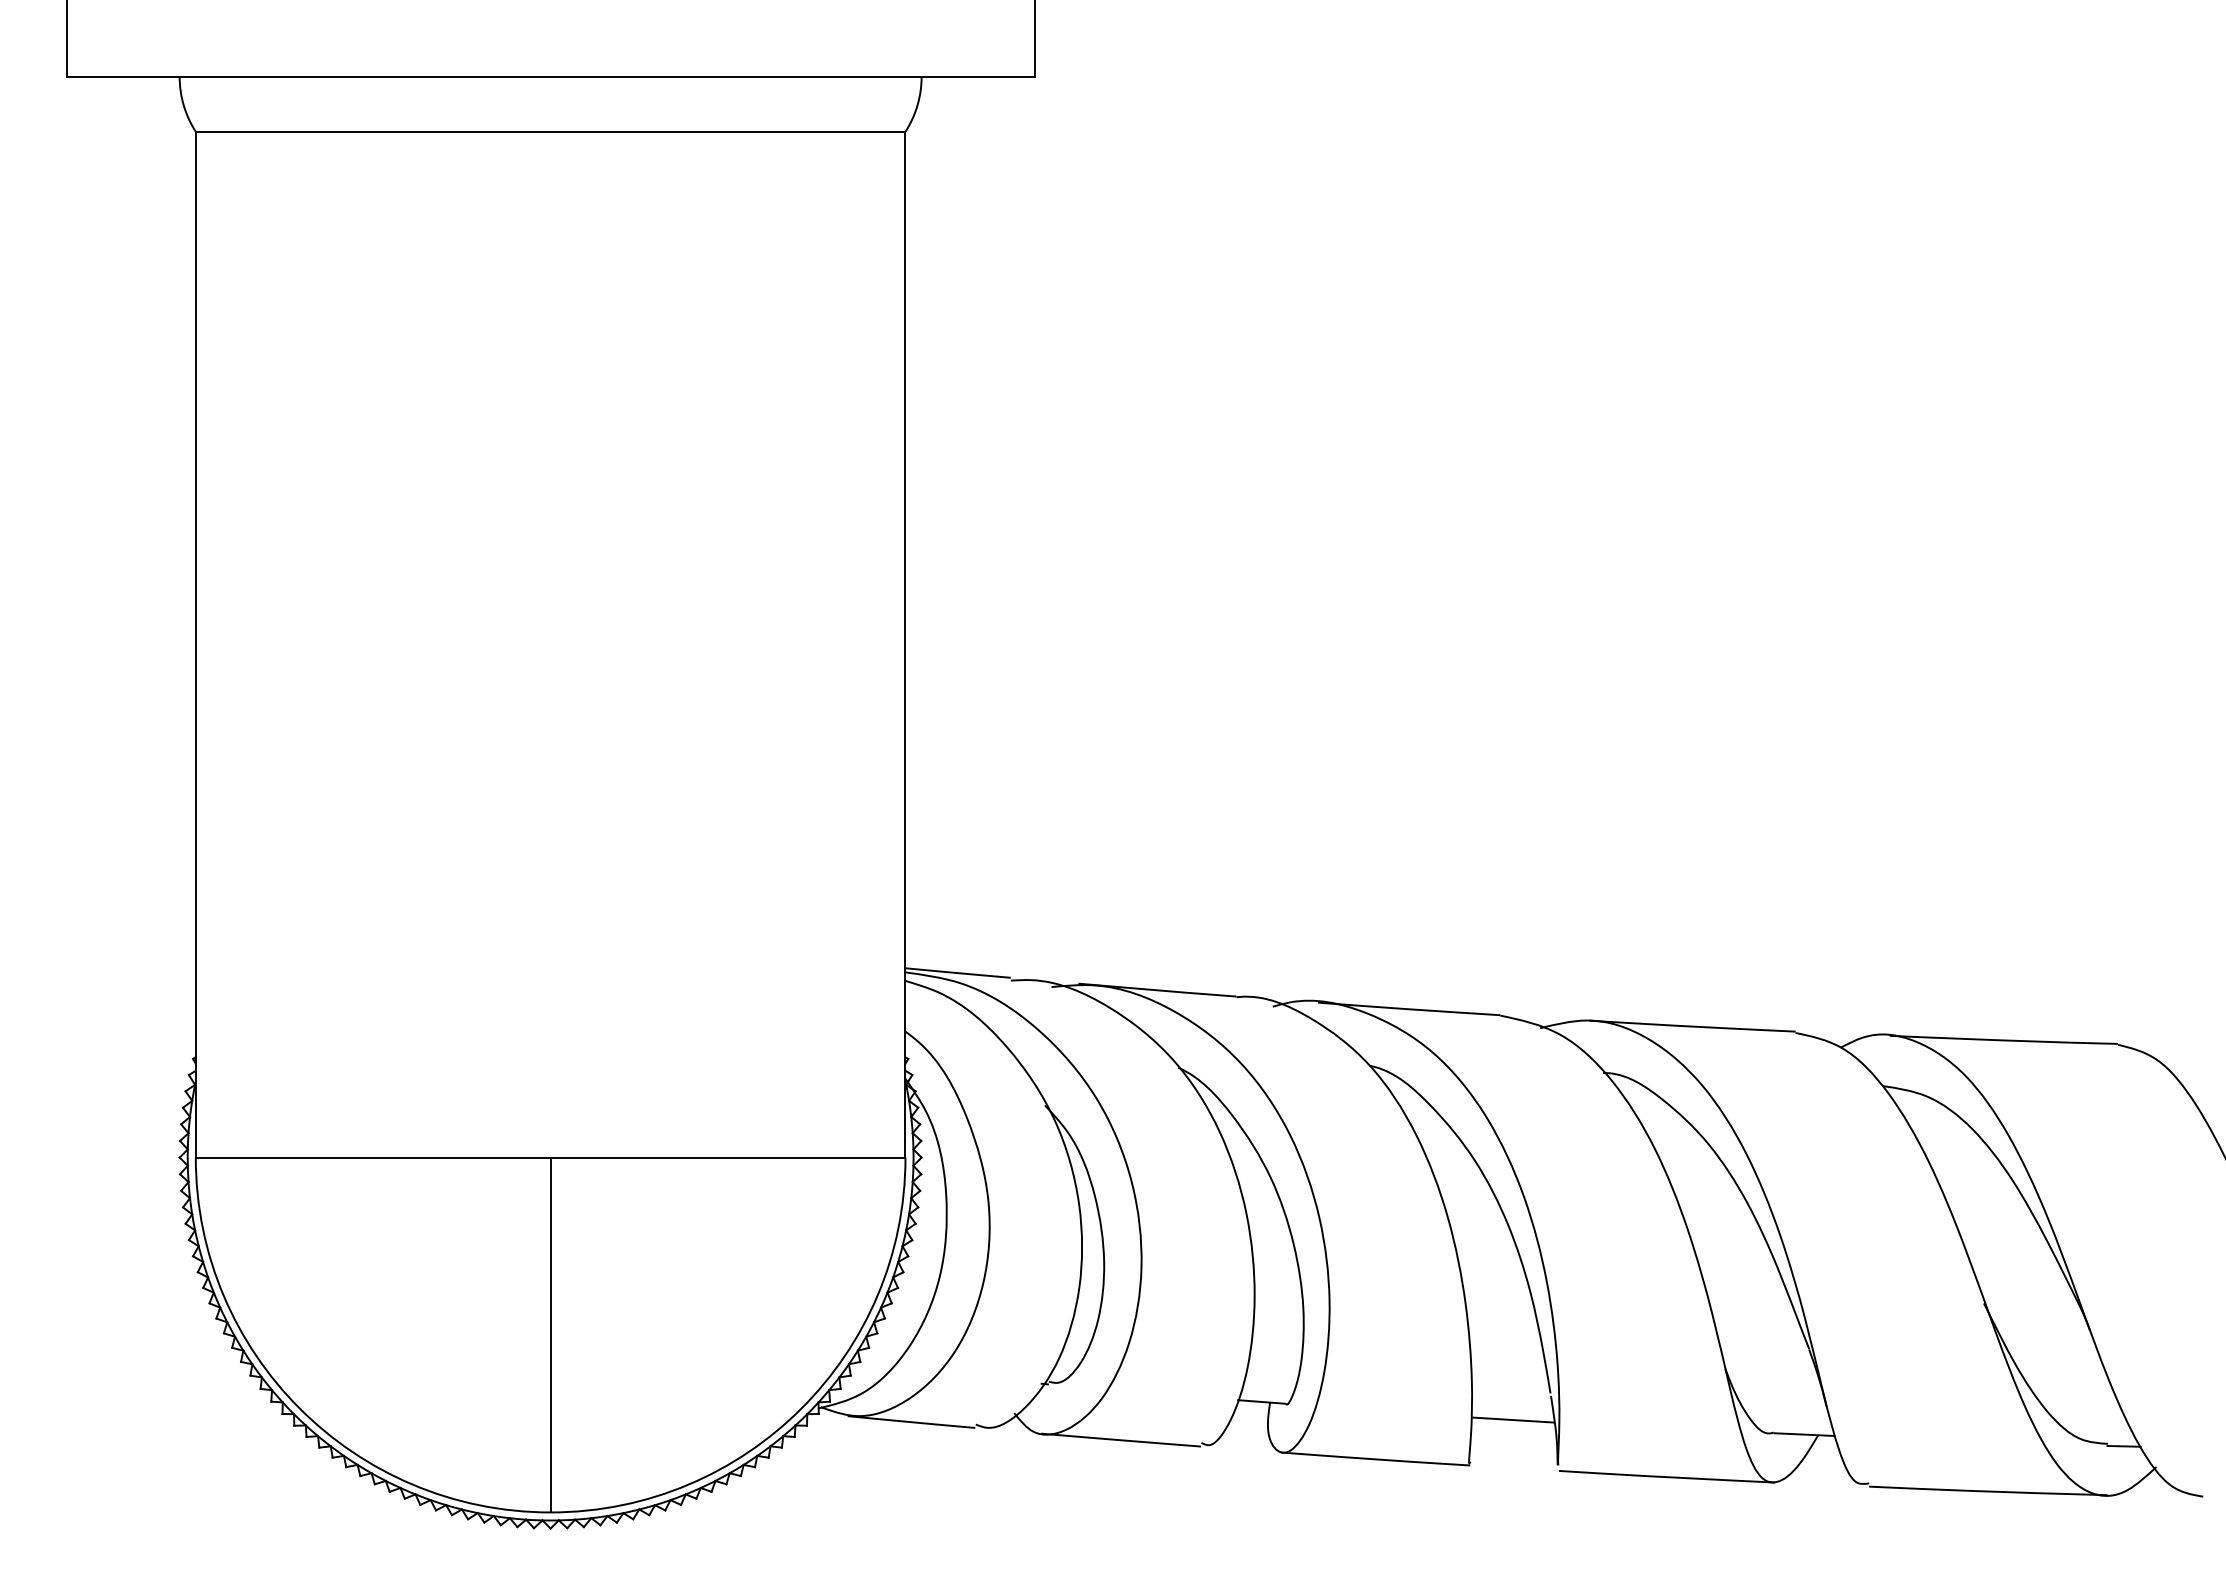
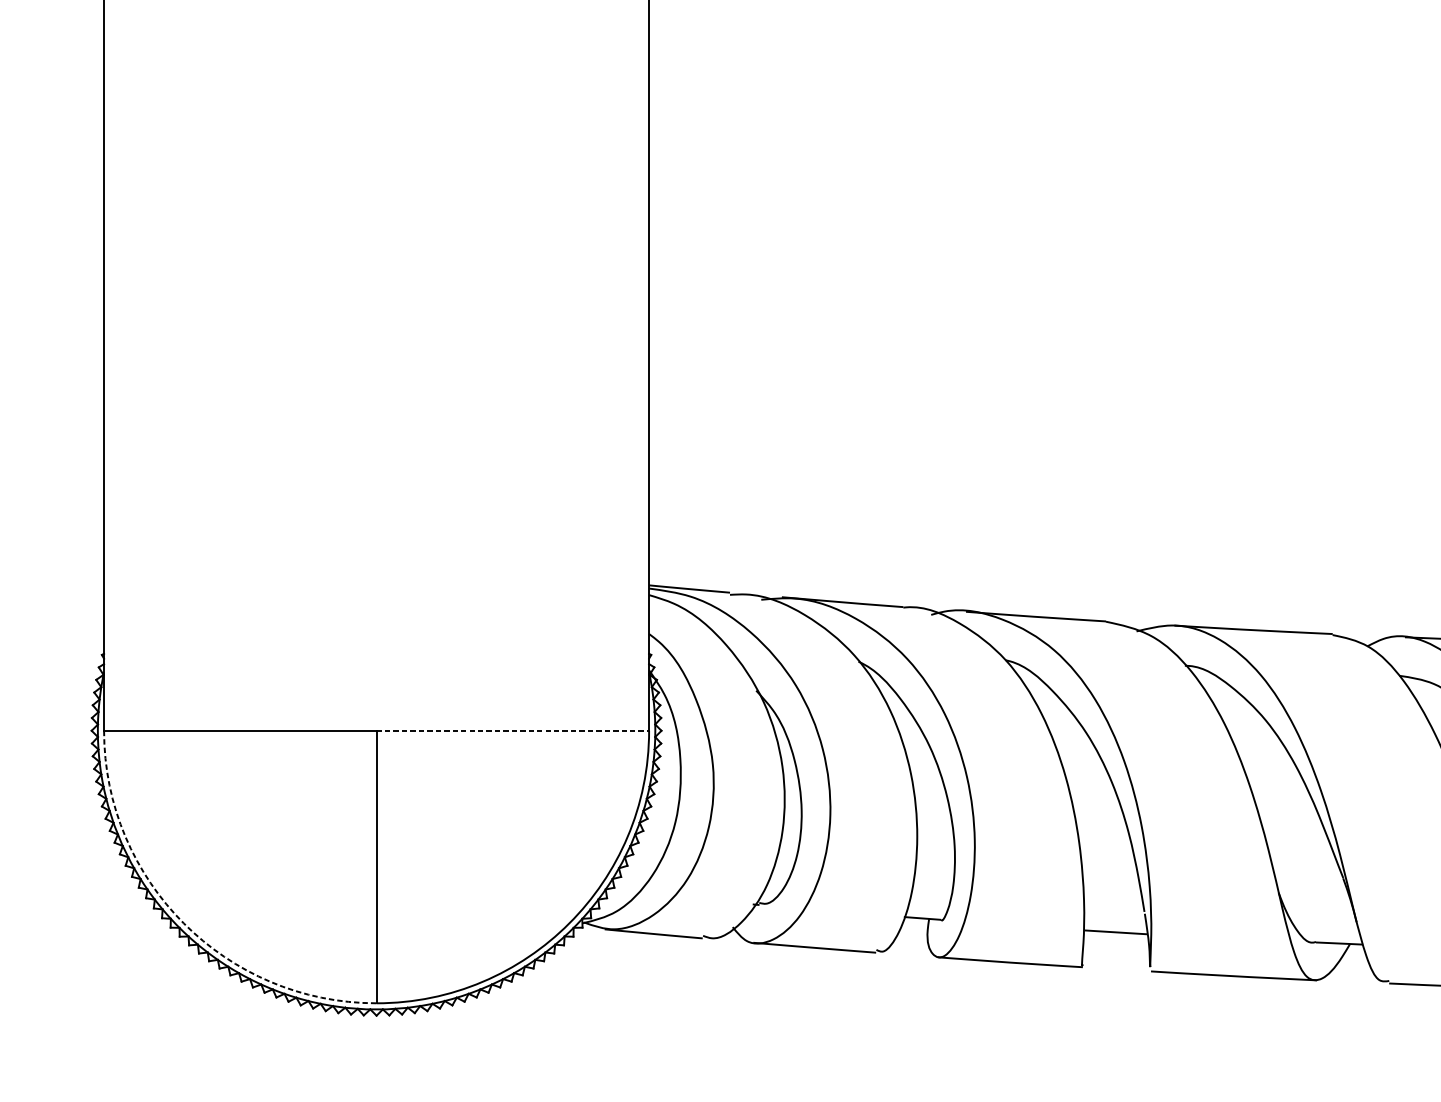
line: (728, 1157) -> (513, 730), solid -> dashed
arc: (299, 1408) -> (183, 923), solid -> dashed

